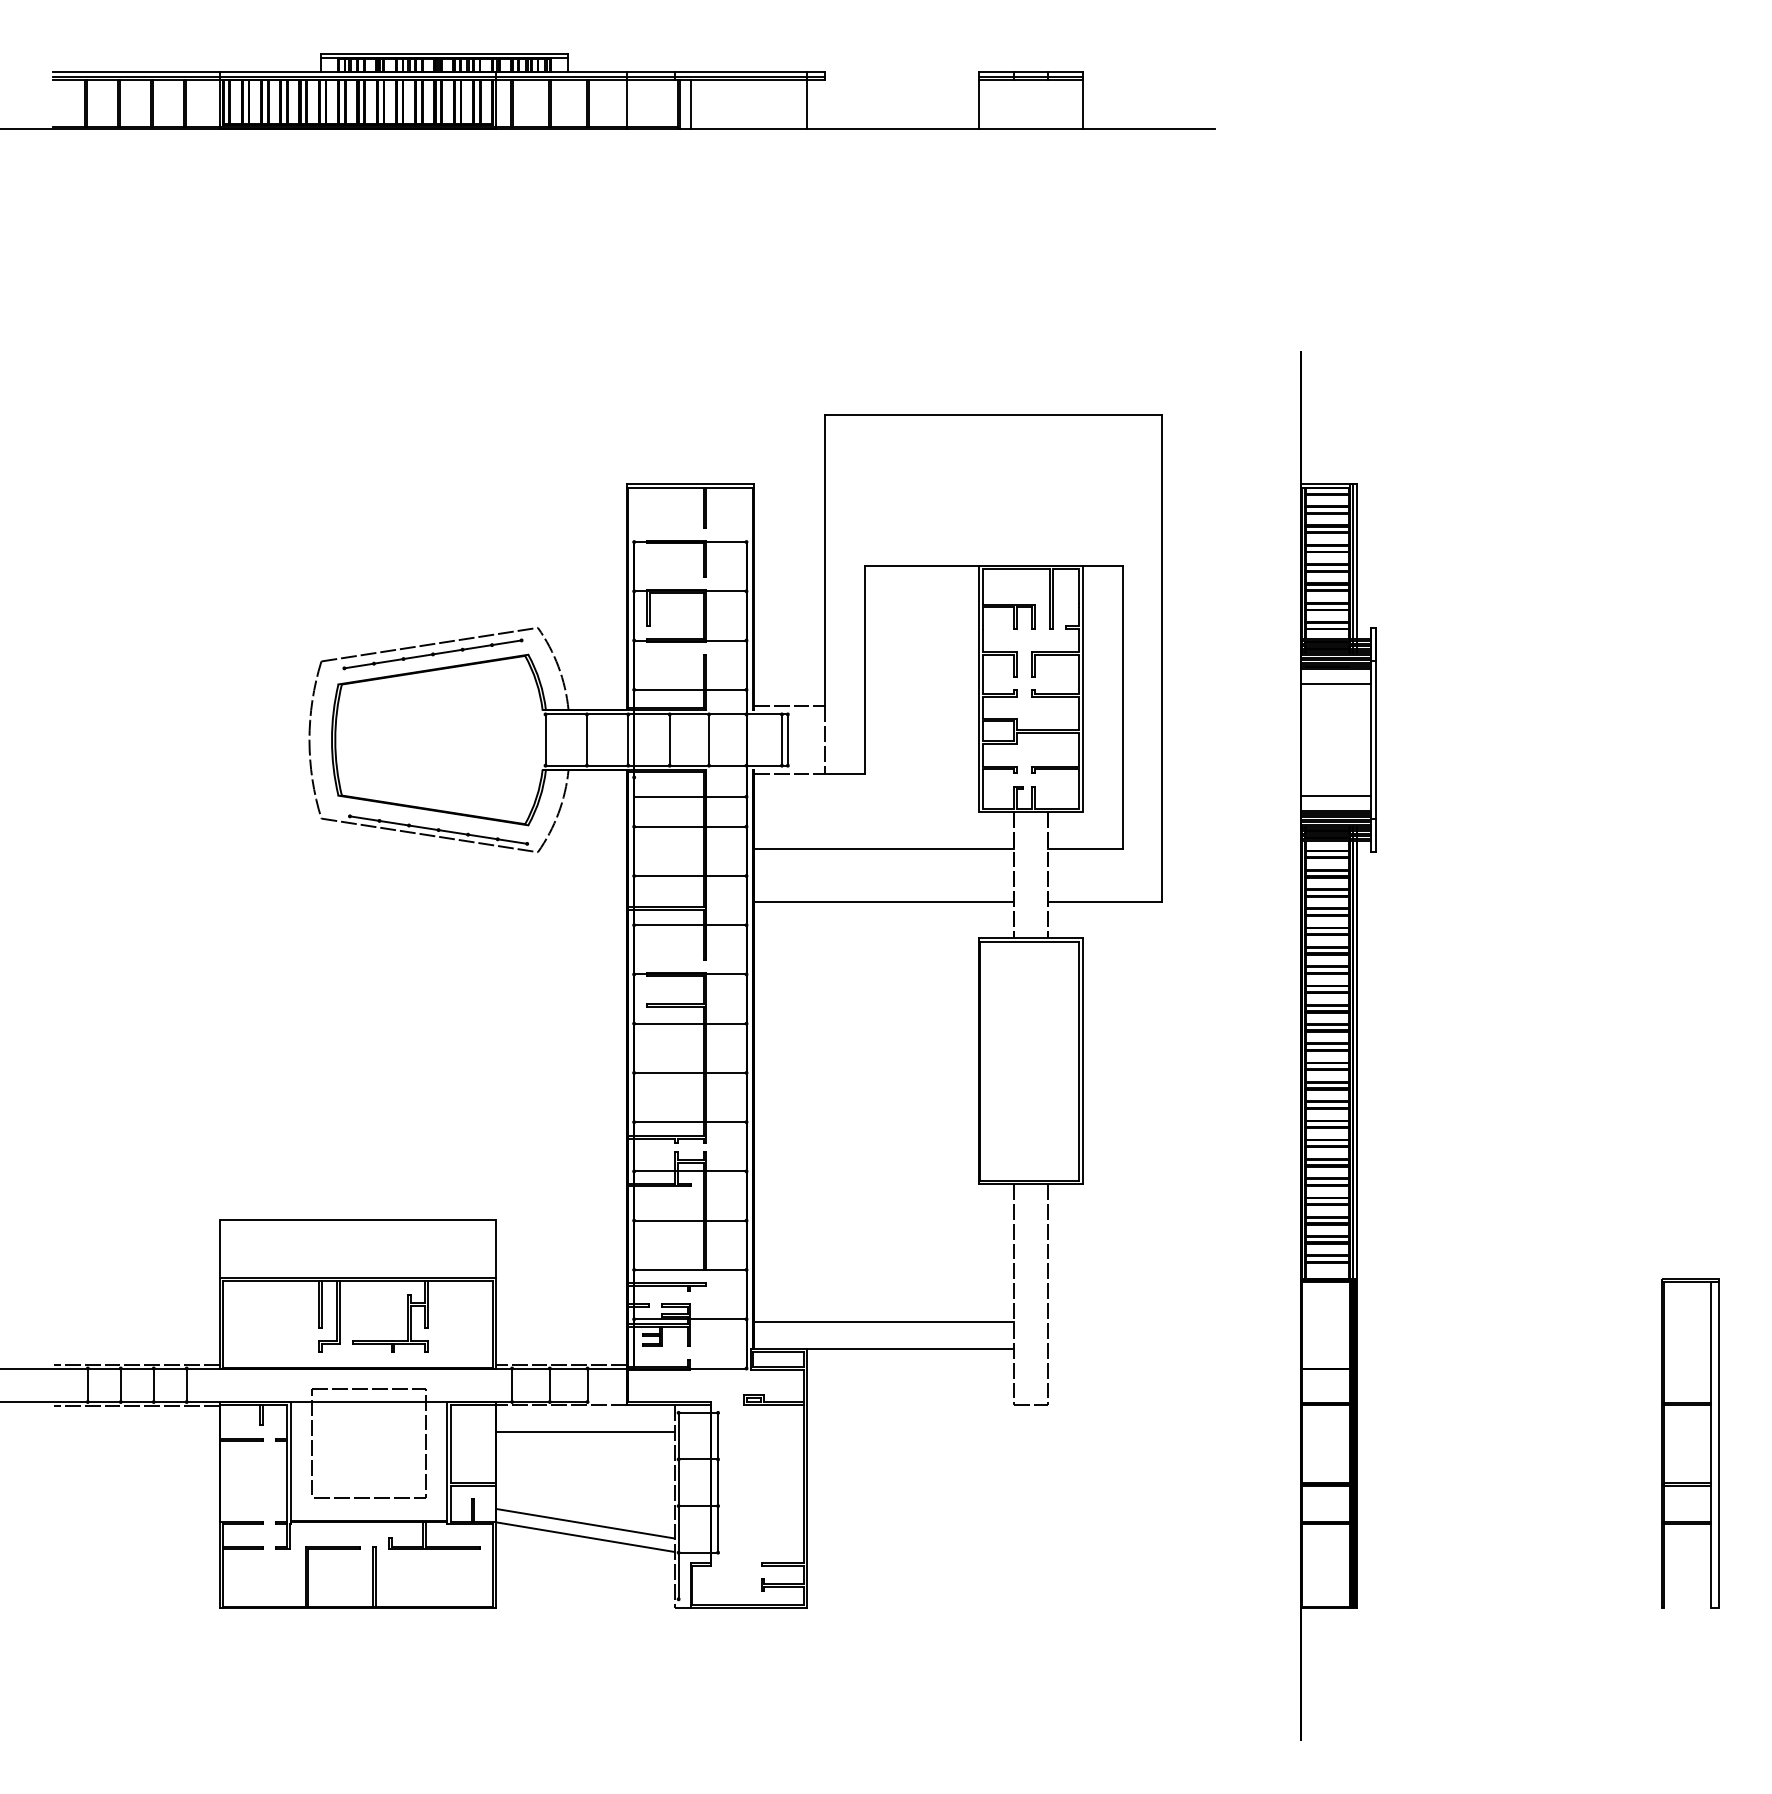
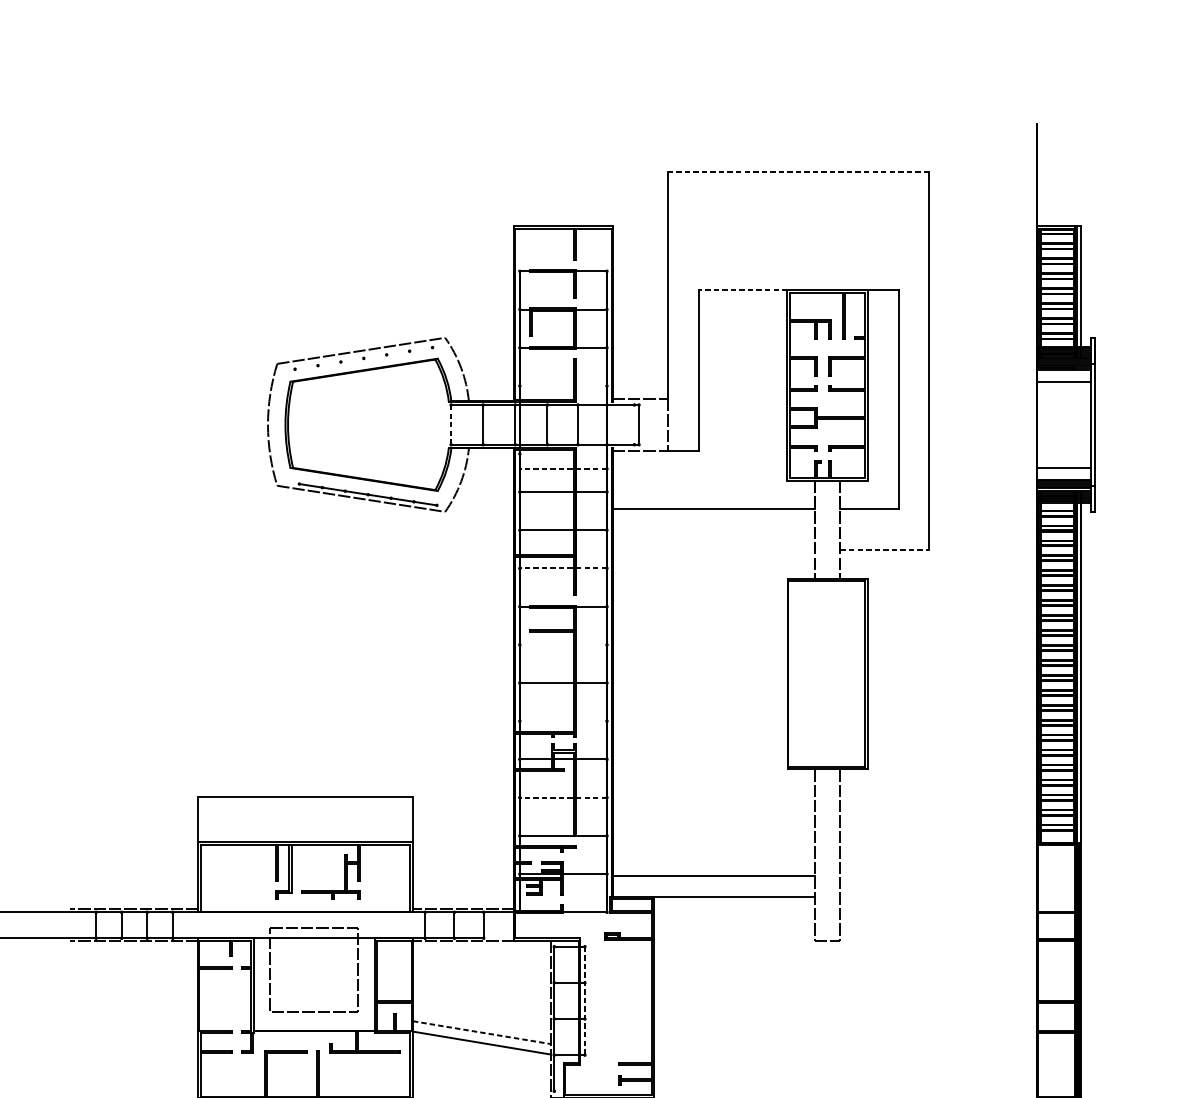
line: (993, 414) -> (798, 172), solid -> dashed
line: (921, 566) -> (742, 290), solid -> dashed
line: (432, 654) -> (363, 358), removed
line: (690, 689) -> (563, 385), removed
line: (781, 739) -> (634, 424), removed
line: (545, 740) -> (451, 425), solid -> dashed
line: (689, 796) -> (562, 468), solid -> dashed
line: (883, 901) -> (713, 550), removed
line: (1105, 901) -> (885, 550), solid -> dashed
line: (689, 925) -> (562, 568), solid -> dashed
line: (690, 1023) -> (563, 644), removed
line: (690, 1122) -> (563, 721), removed
line: (689, 1220) -> (562, 797), solid -> dashed
line: (585, 1432) -> (482, 961), removed
line: (718, 1482) -> (585, 1000), solid -> dashed
line: (585, 1523) -> (482, 1032), solid -> dashed

